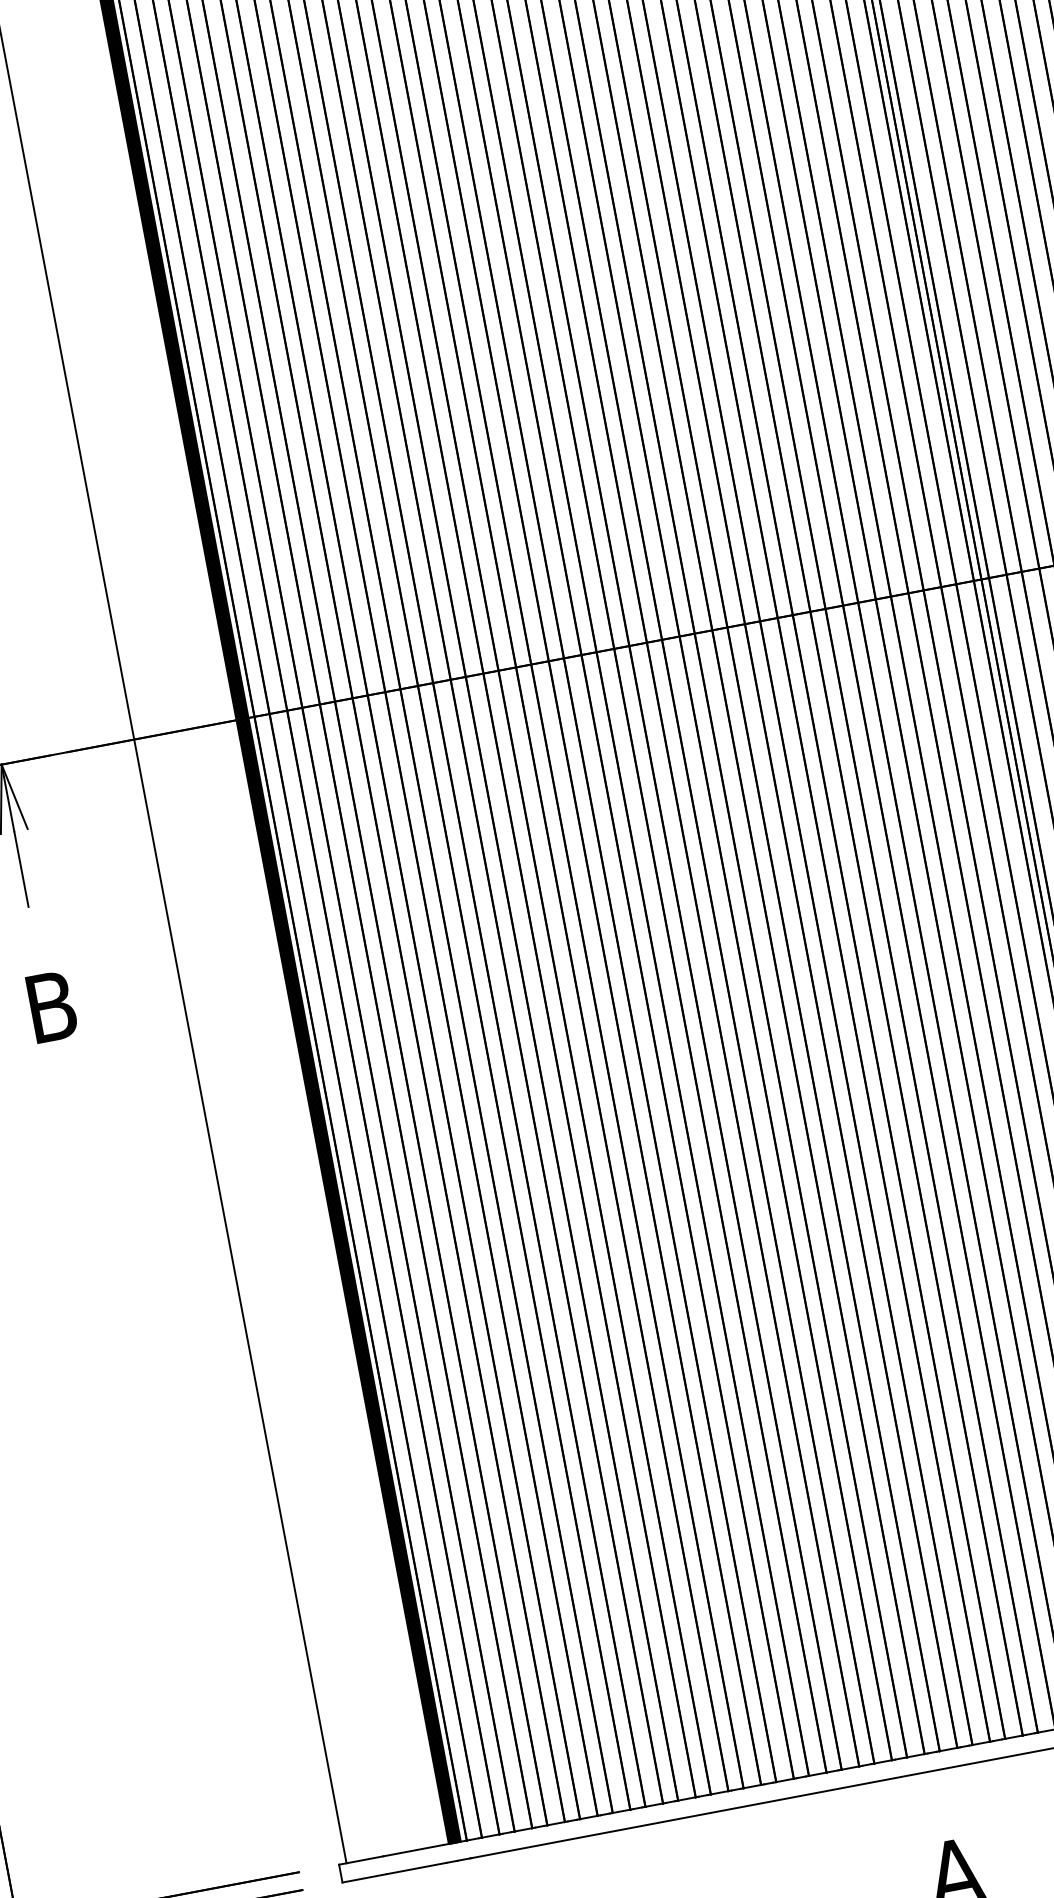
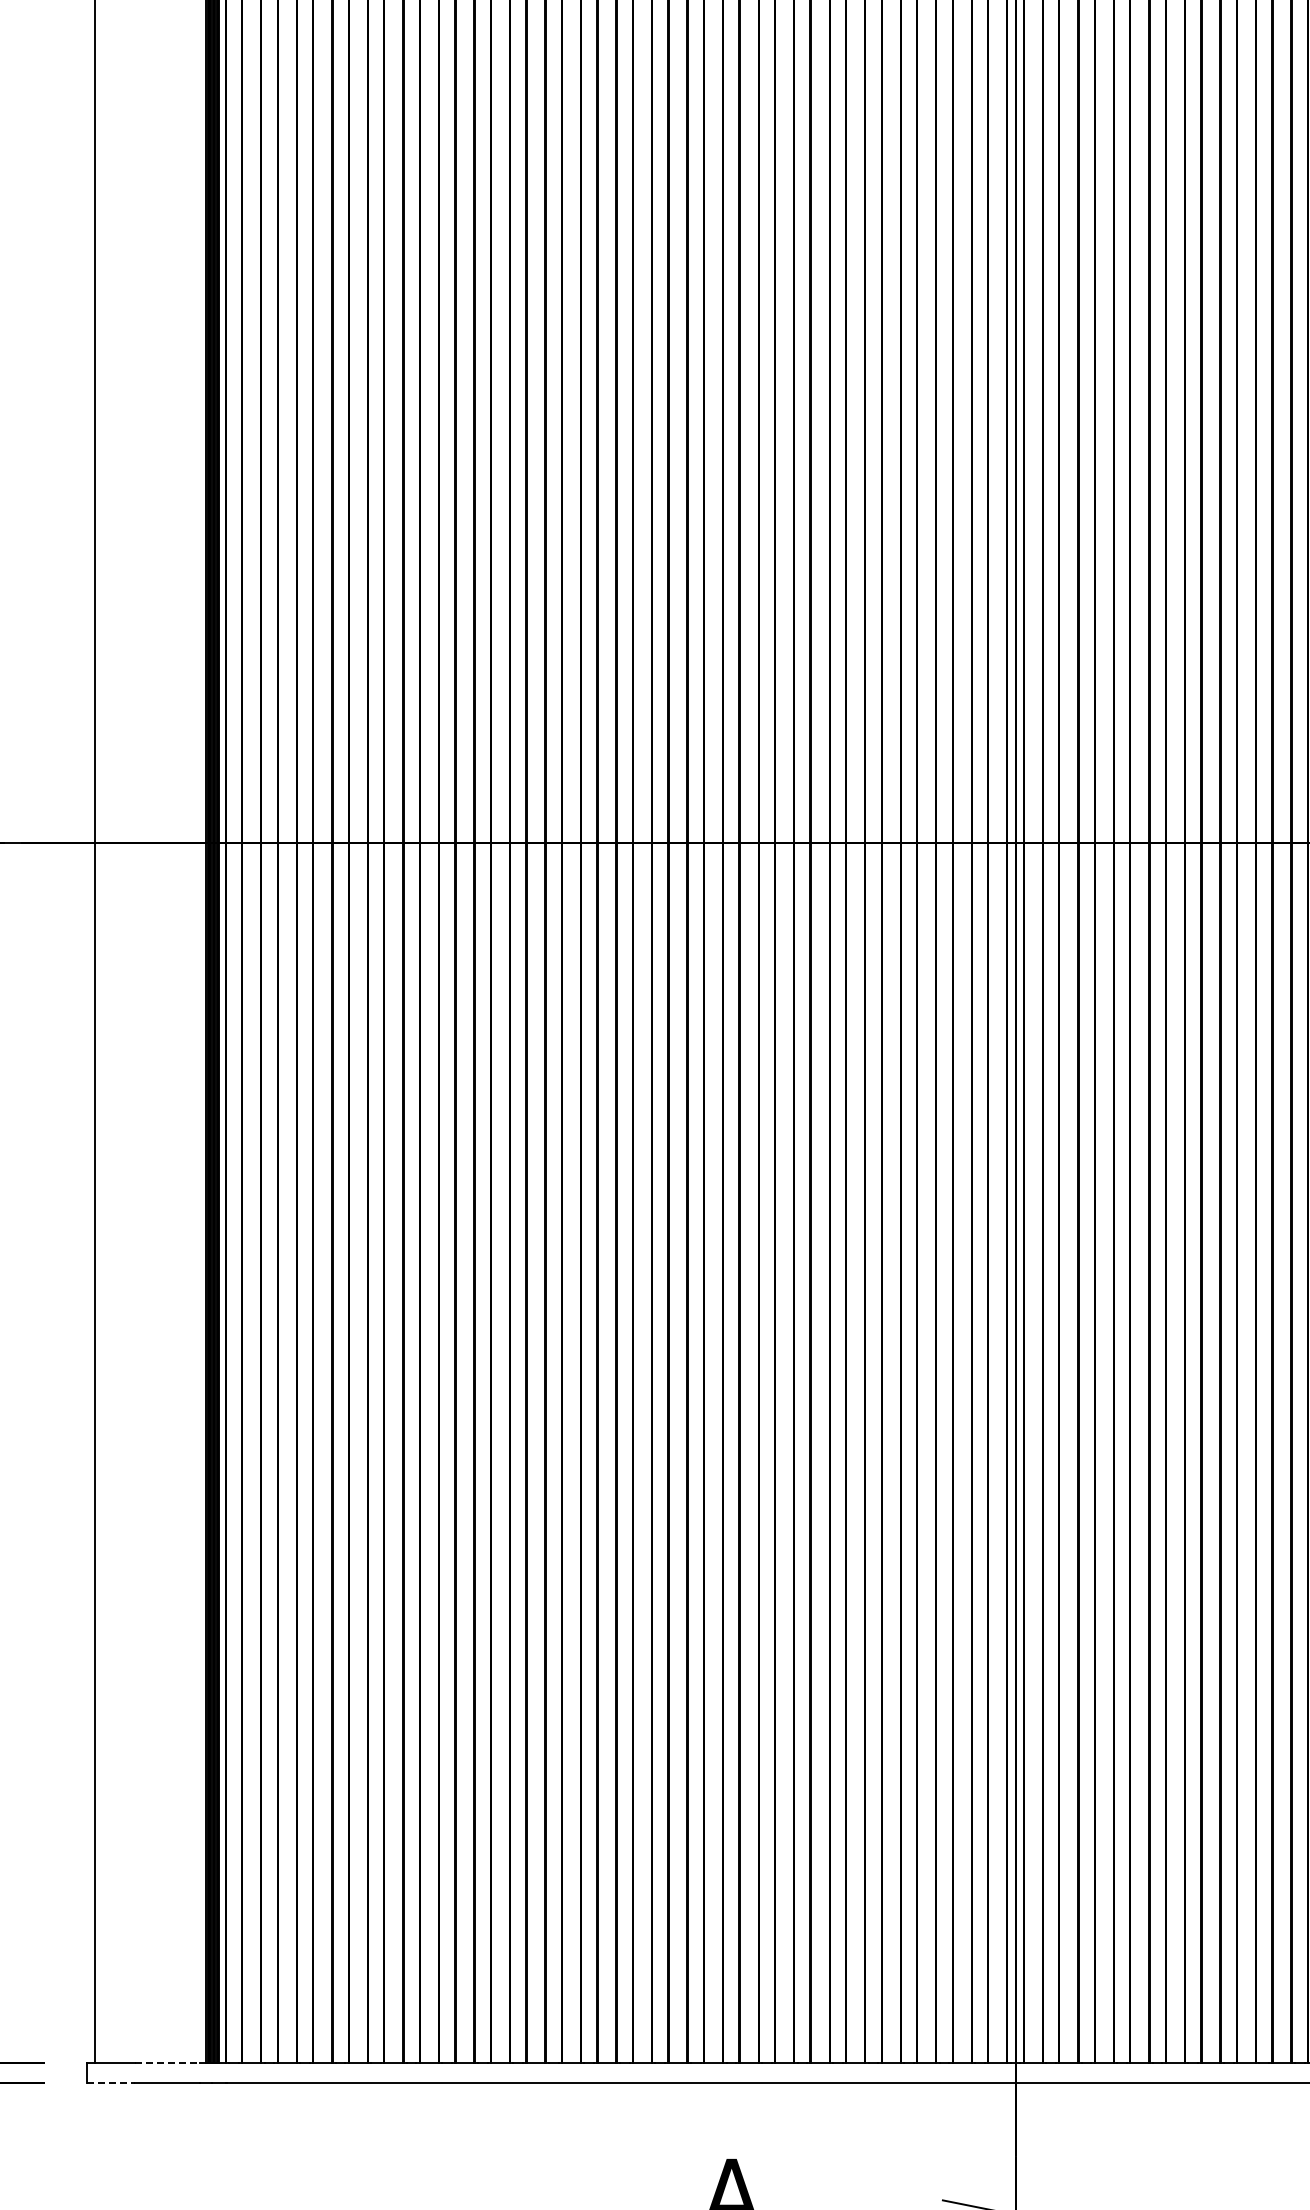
line: (414, 1850) -> (168, 2063), solid -> dashed
line: (364, 1878) -> (111, 2082), solid -> dashed

